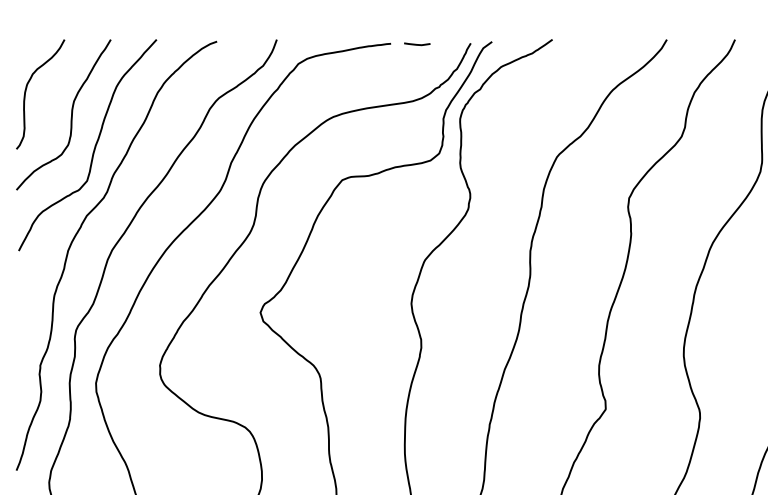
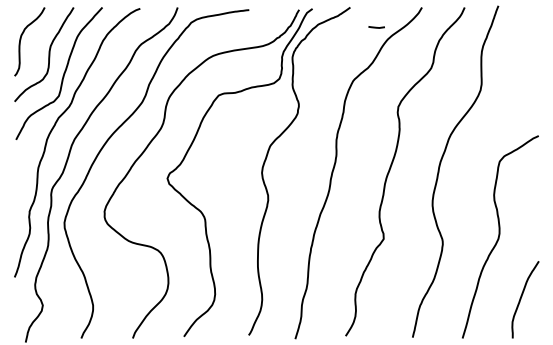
line: (416, 44) -> (376, 27), moved

